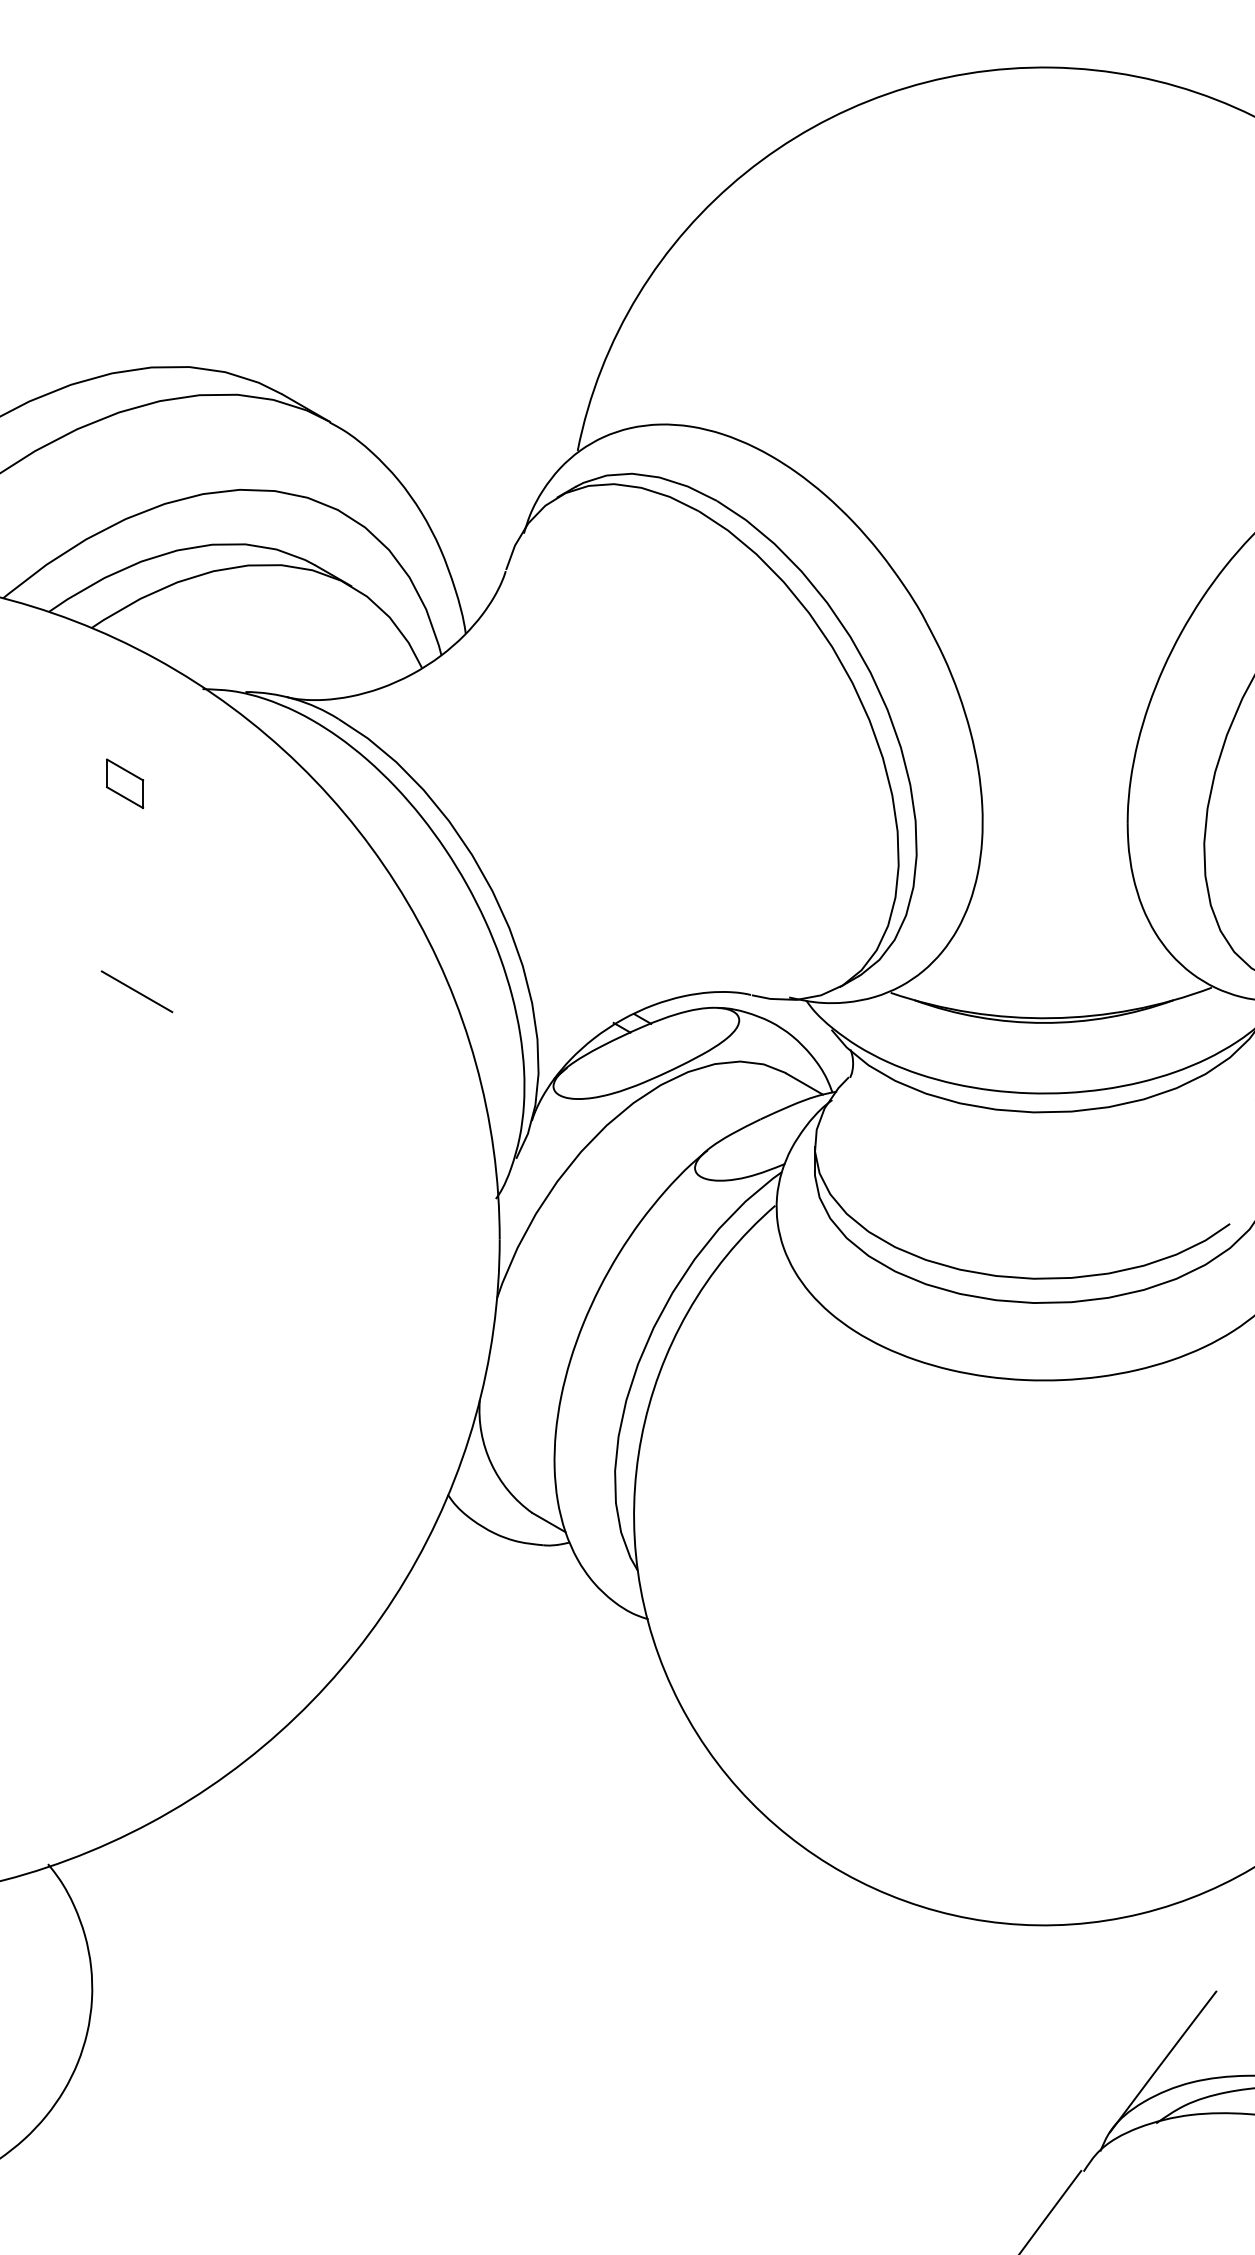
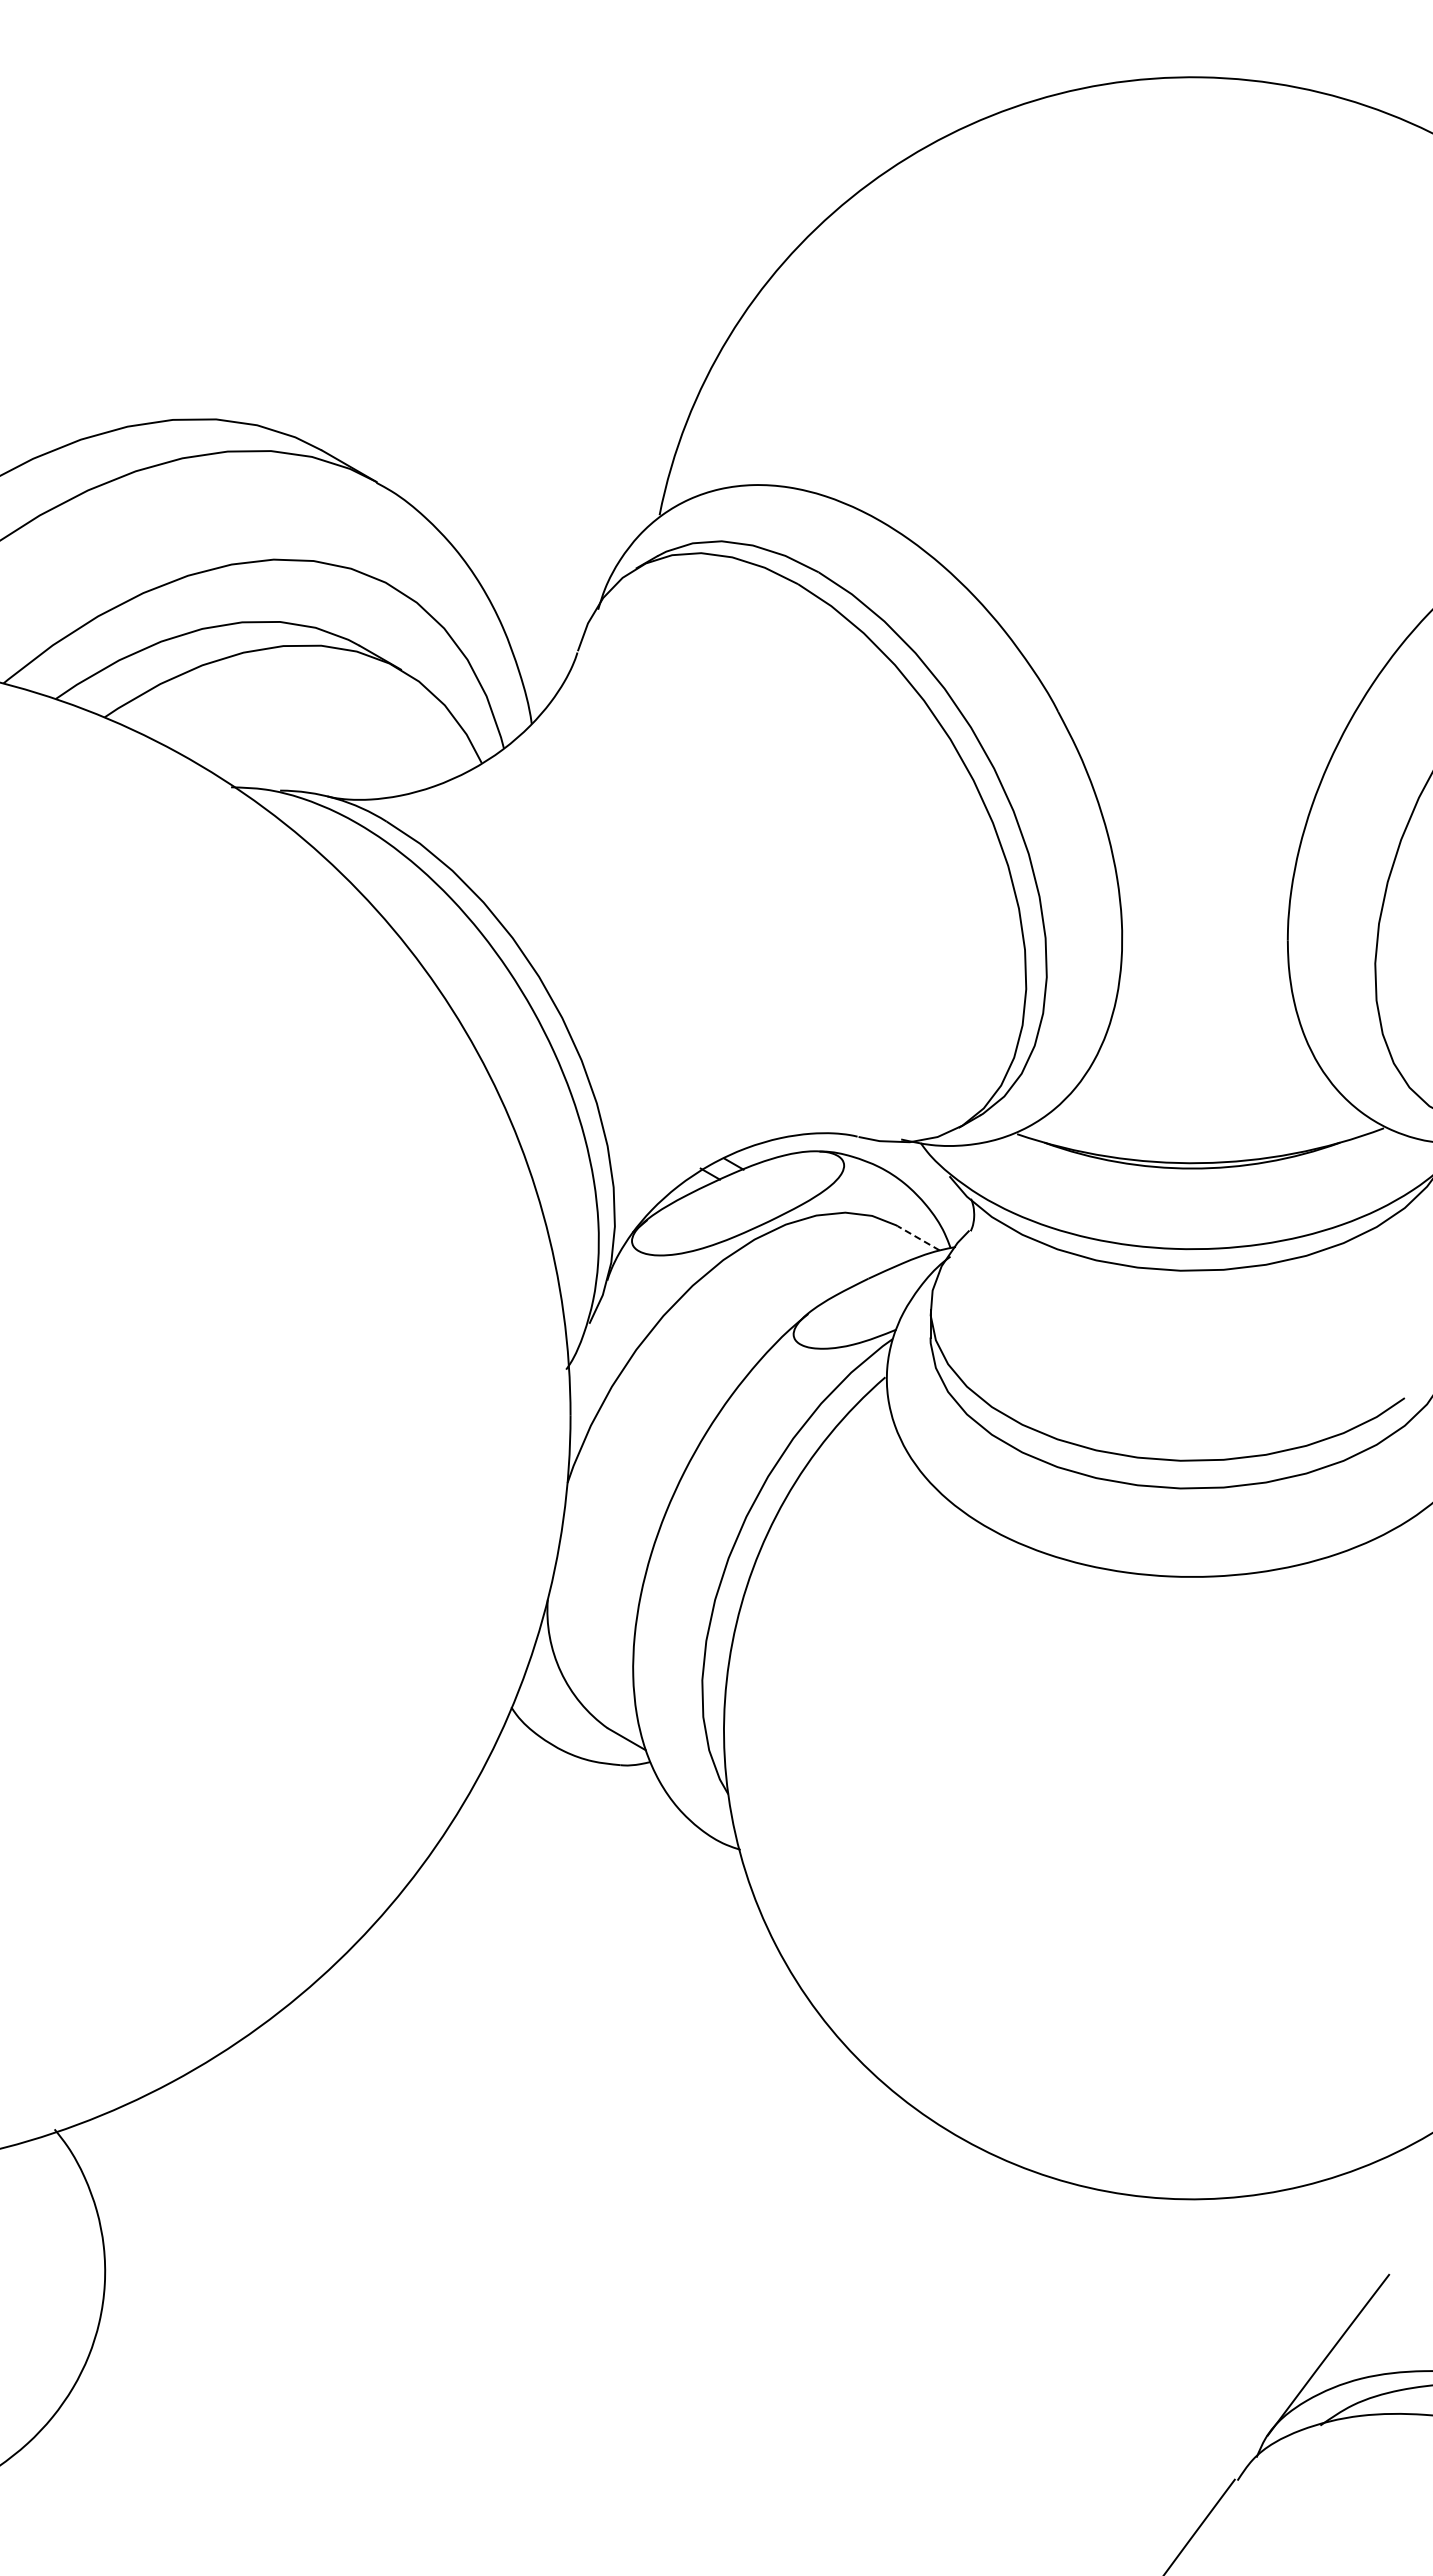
part: (124, 783) -> (142, 895), removed
line: (137, 991) -> (156, 1132), removed
line: (804, 1084) -> (918, 1238), solid -> dashed

